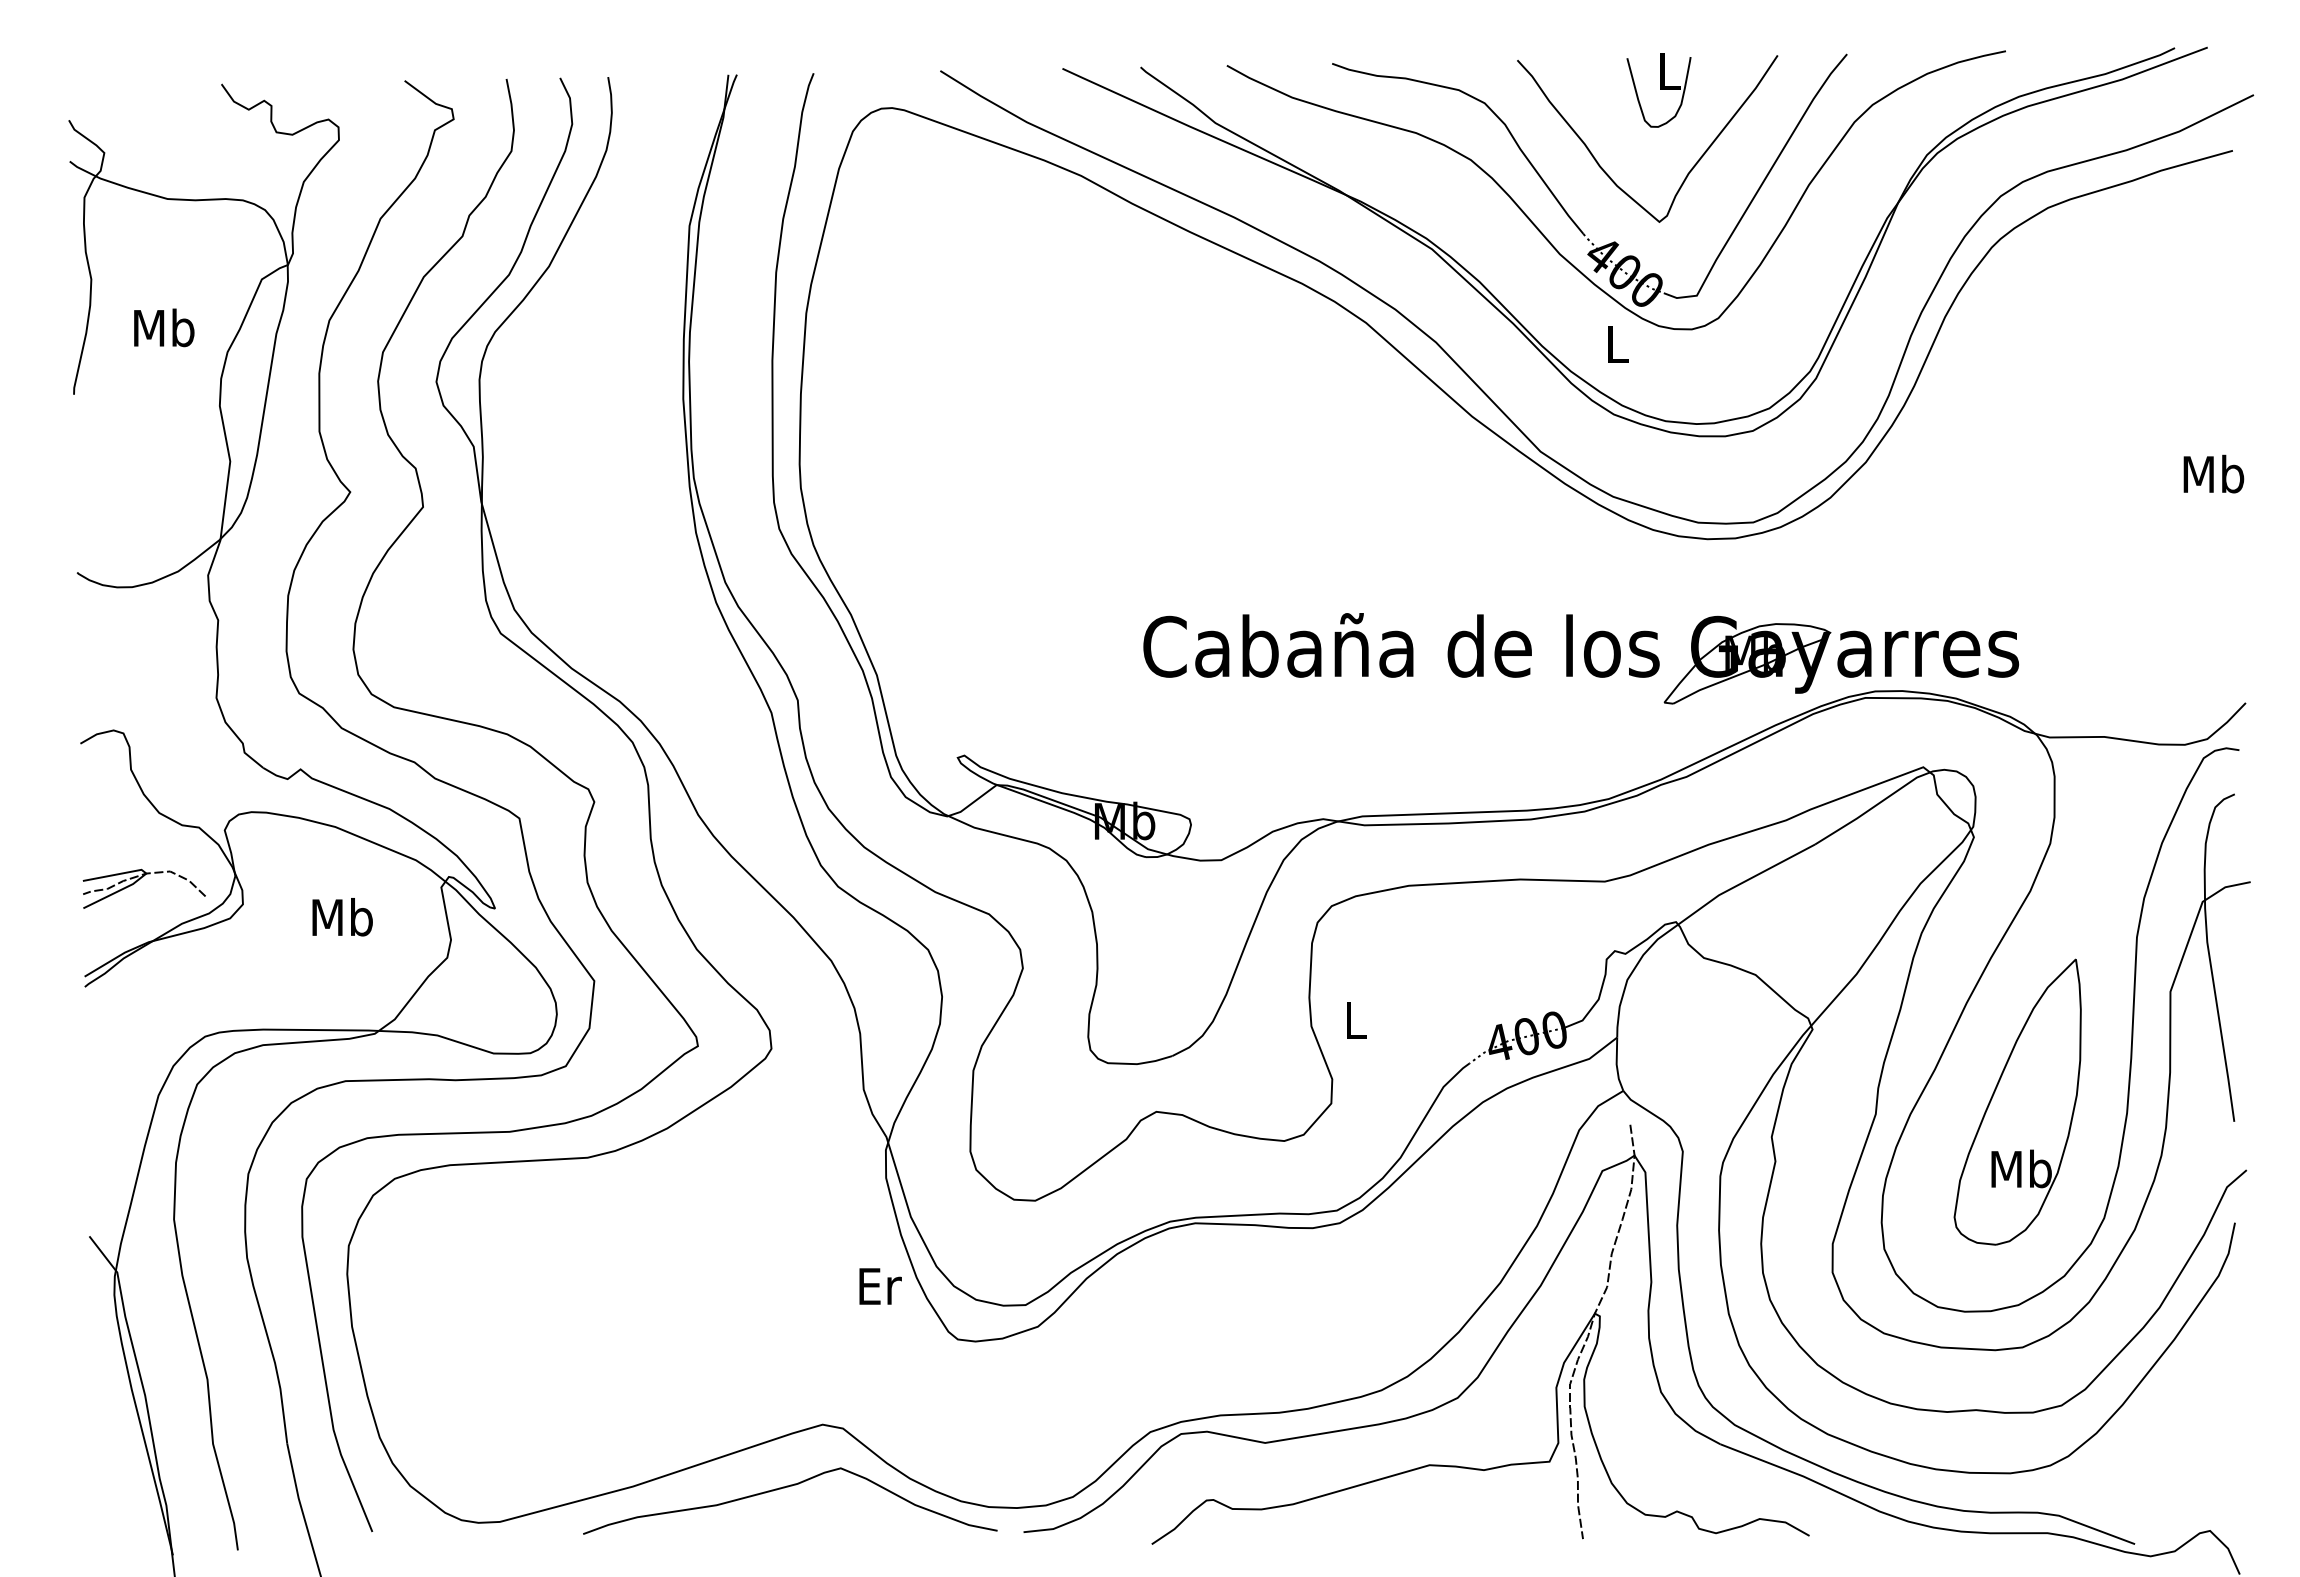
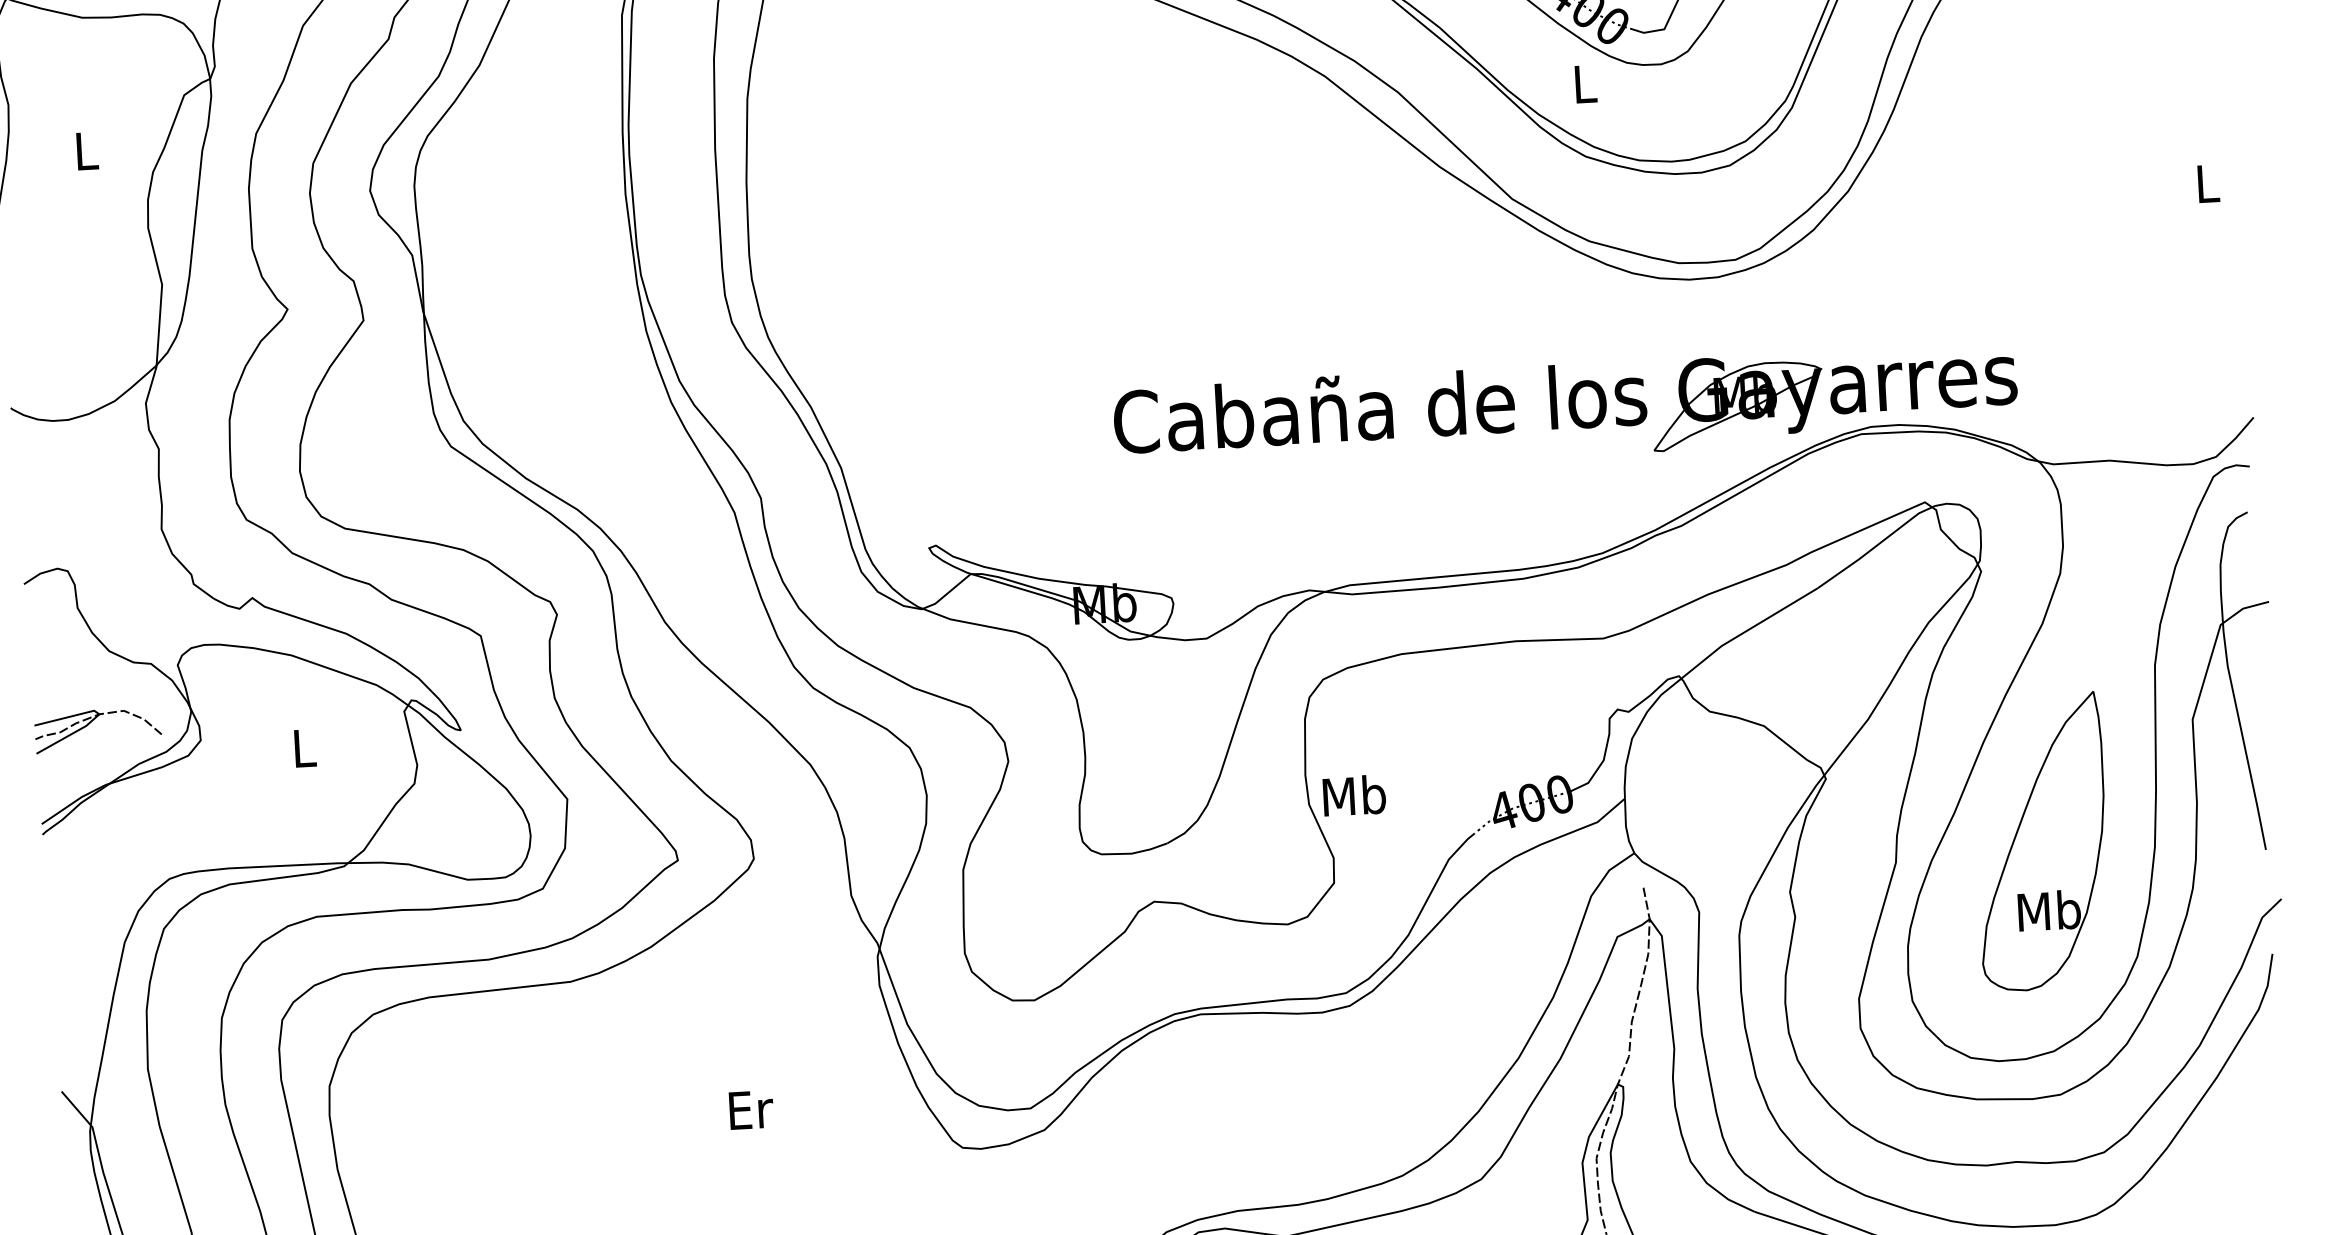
text: (164, 327) -> (86, 150), Mb -> L
text: (2213, 473) -> (2207, 182), Mb -> L
text: (342, 917) -> (304, 748), Mb -> L
text: (1355, 1019) -> (1354, 795), L -> Mb
text: (880, 1286) -> (751, 1110), moved

